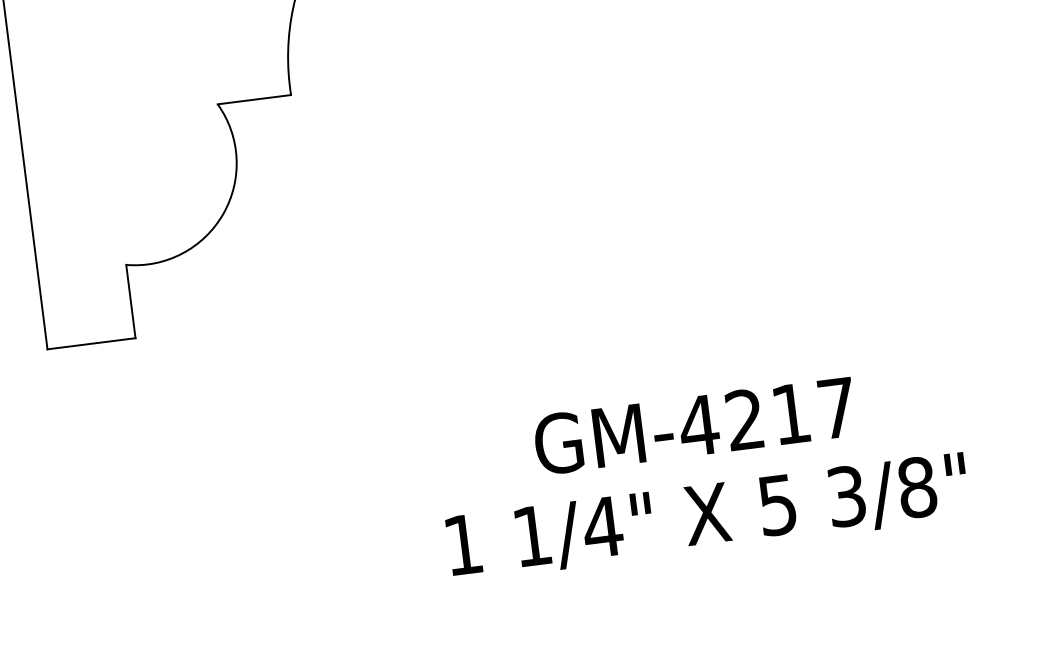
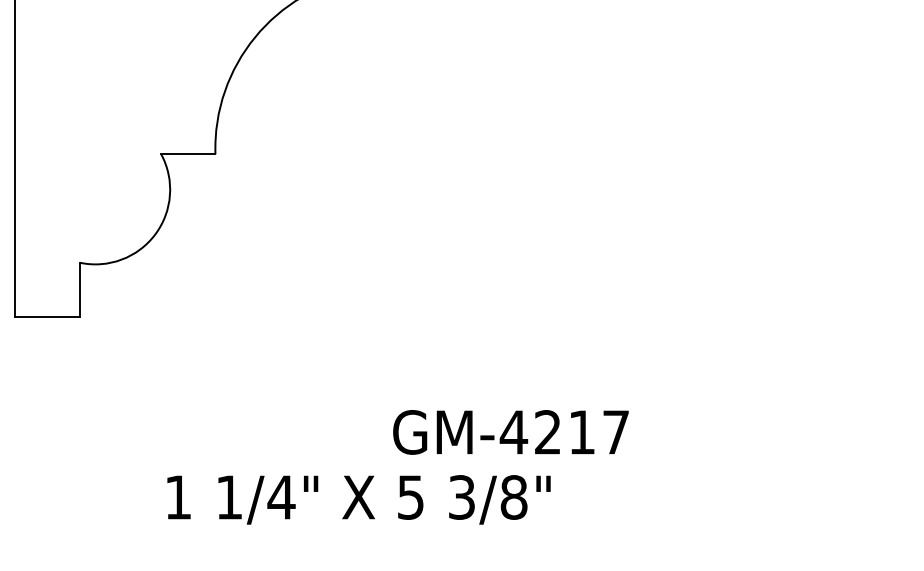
text: (694, 426) -> (510, 432), moved
text: (707, 516) -> (358, 499), moved

